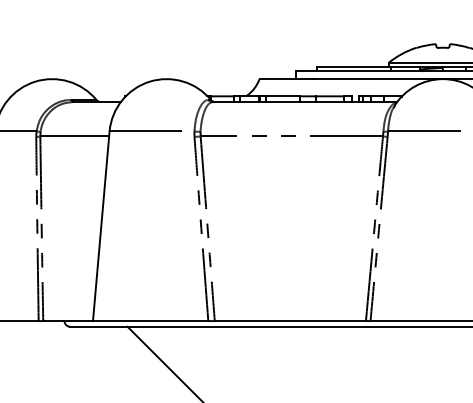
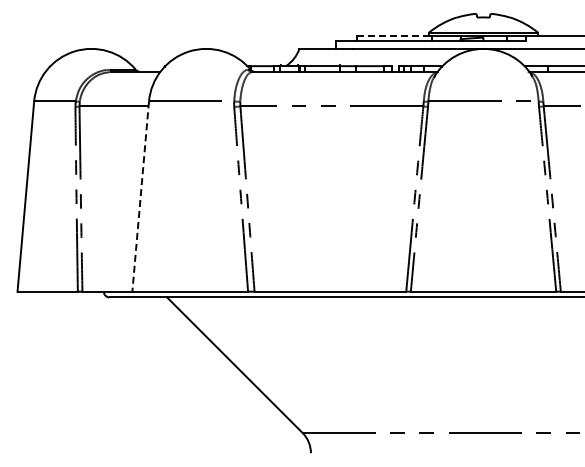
line: (352, 66) -> (392, 36), solid -> dashed
line: (101, 227) -> (140, 197), solid -> dashed

